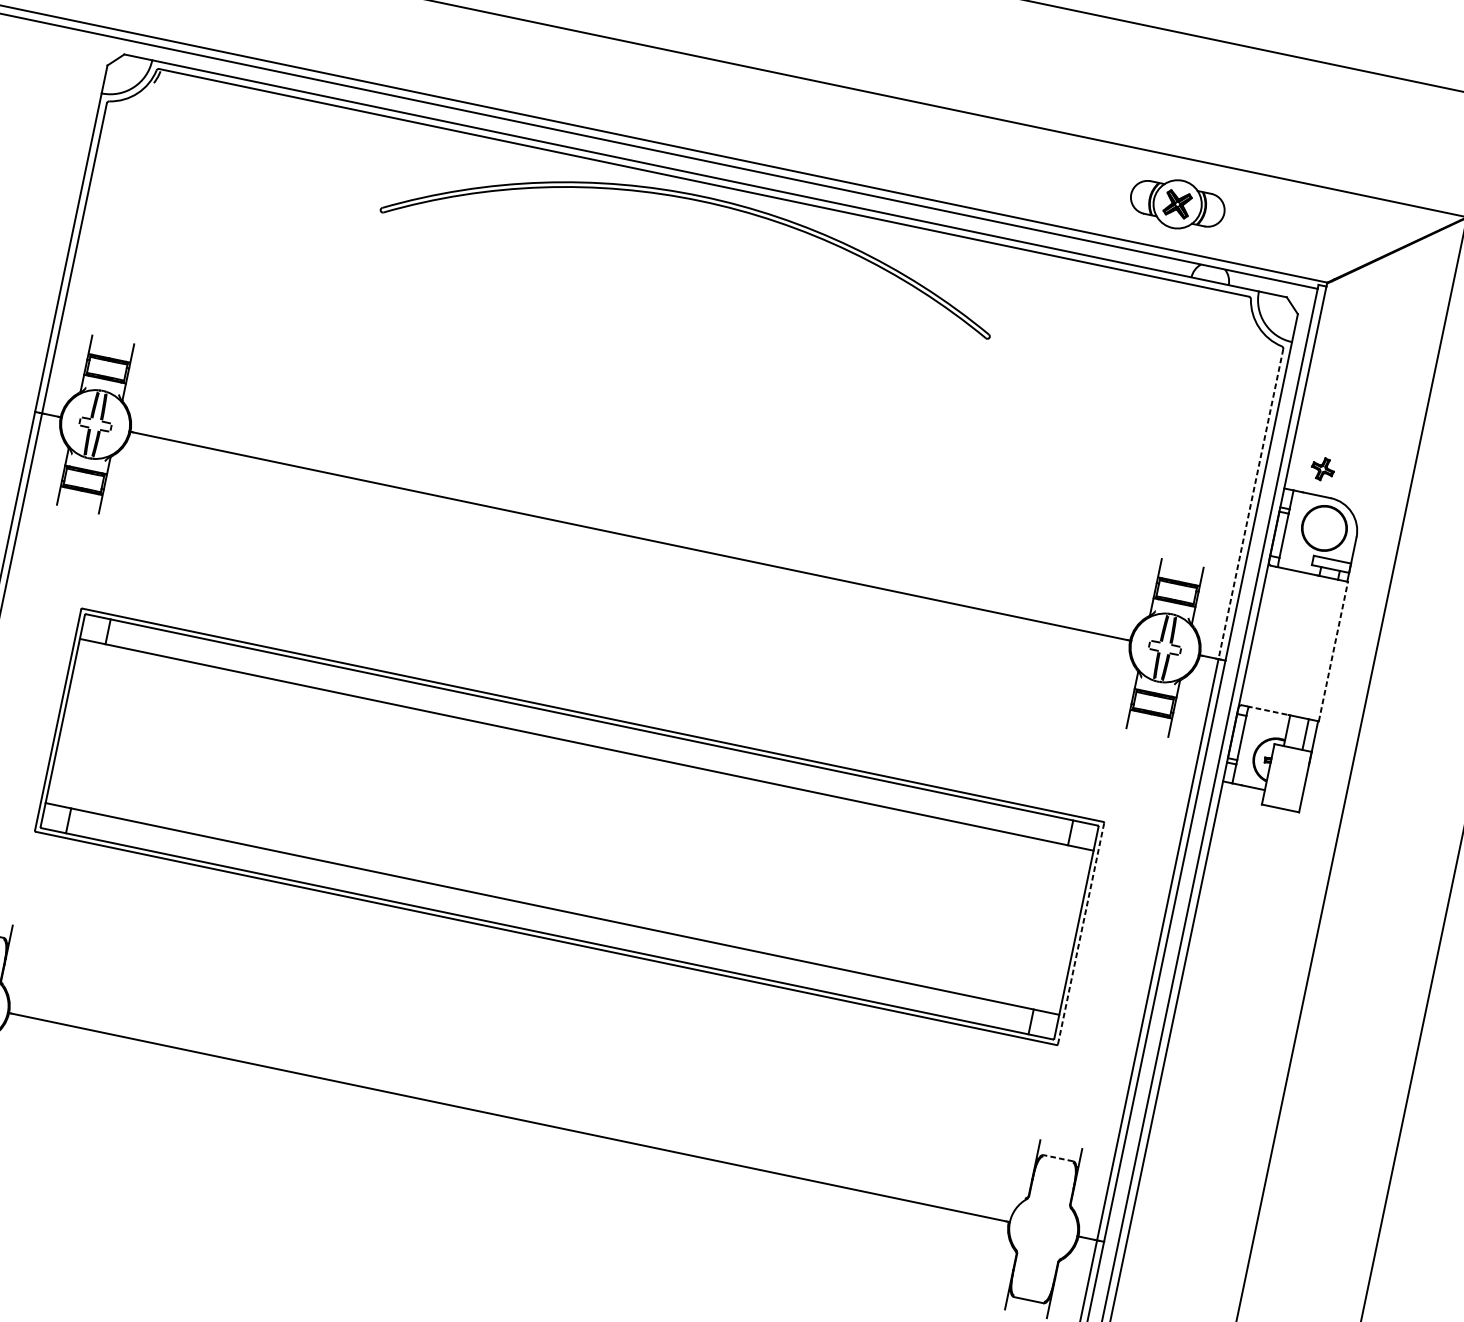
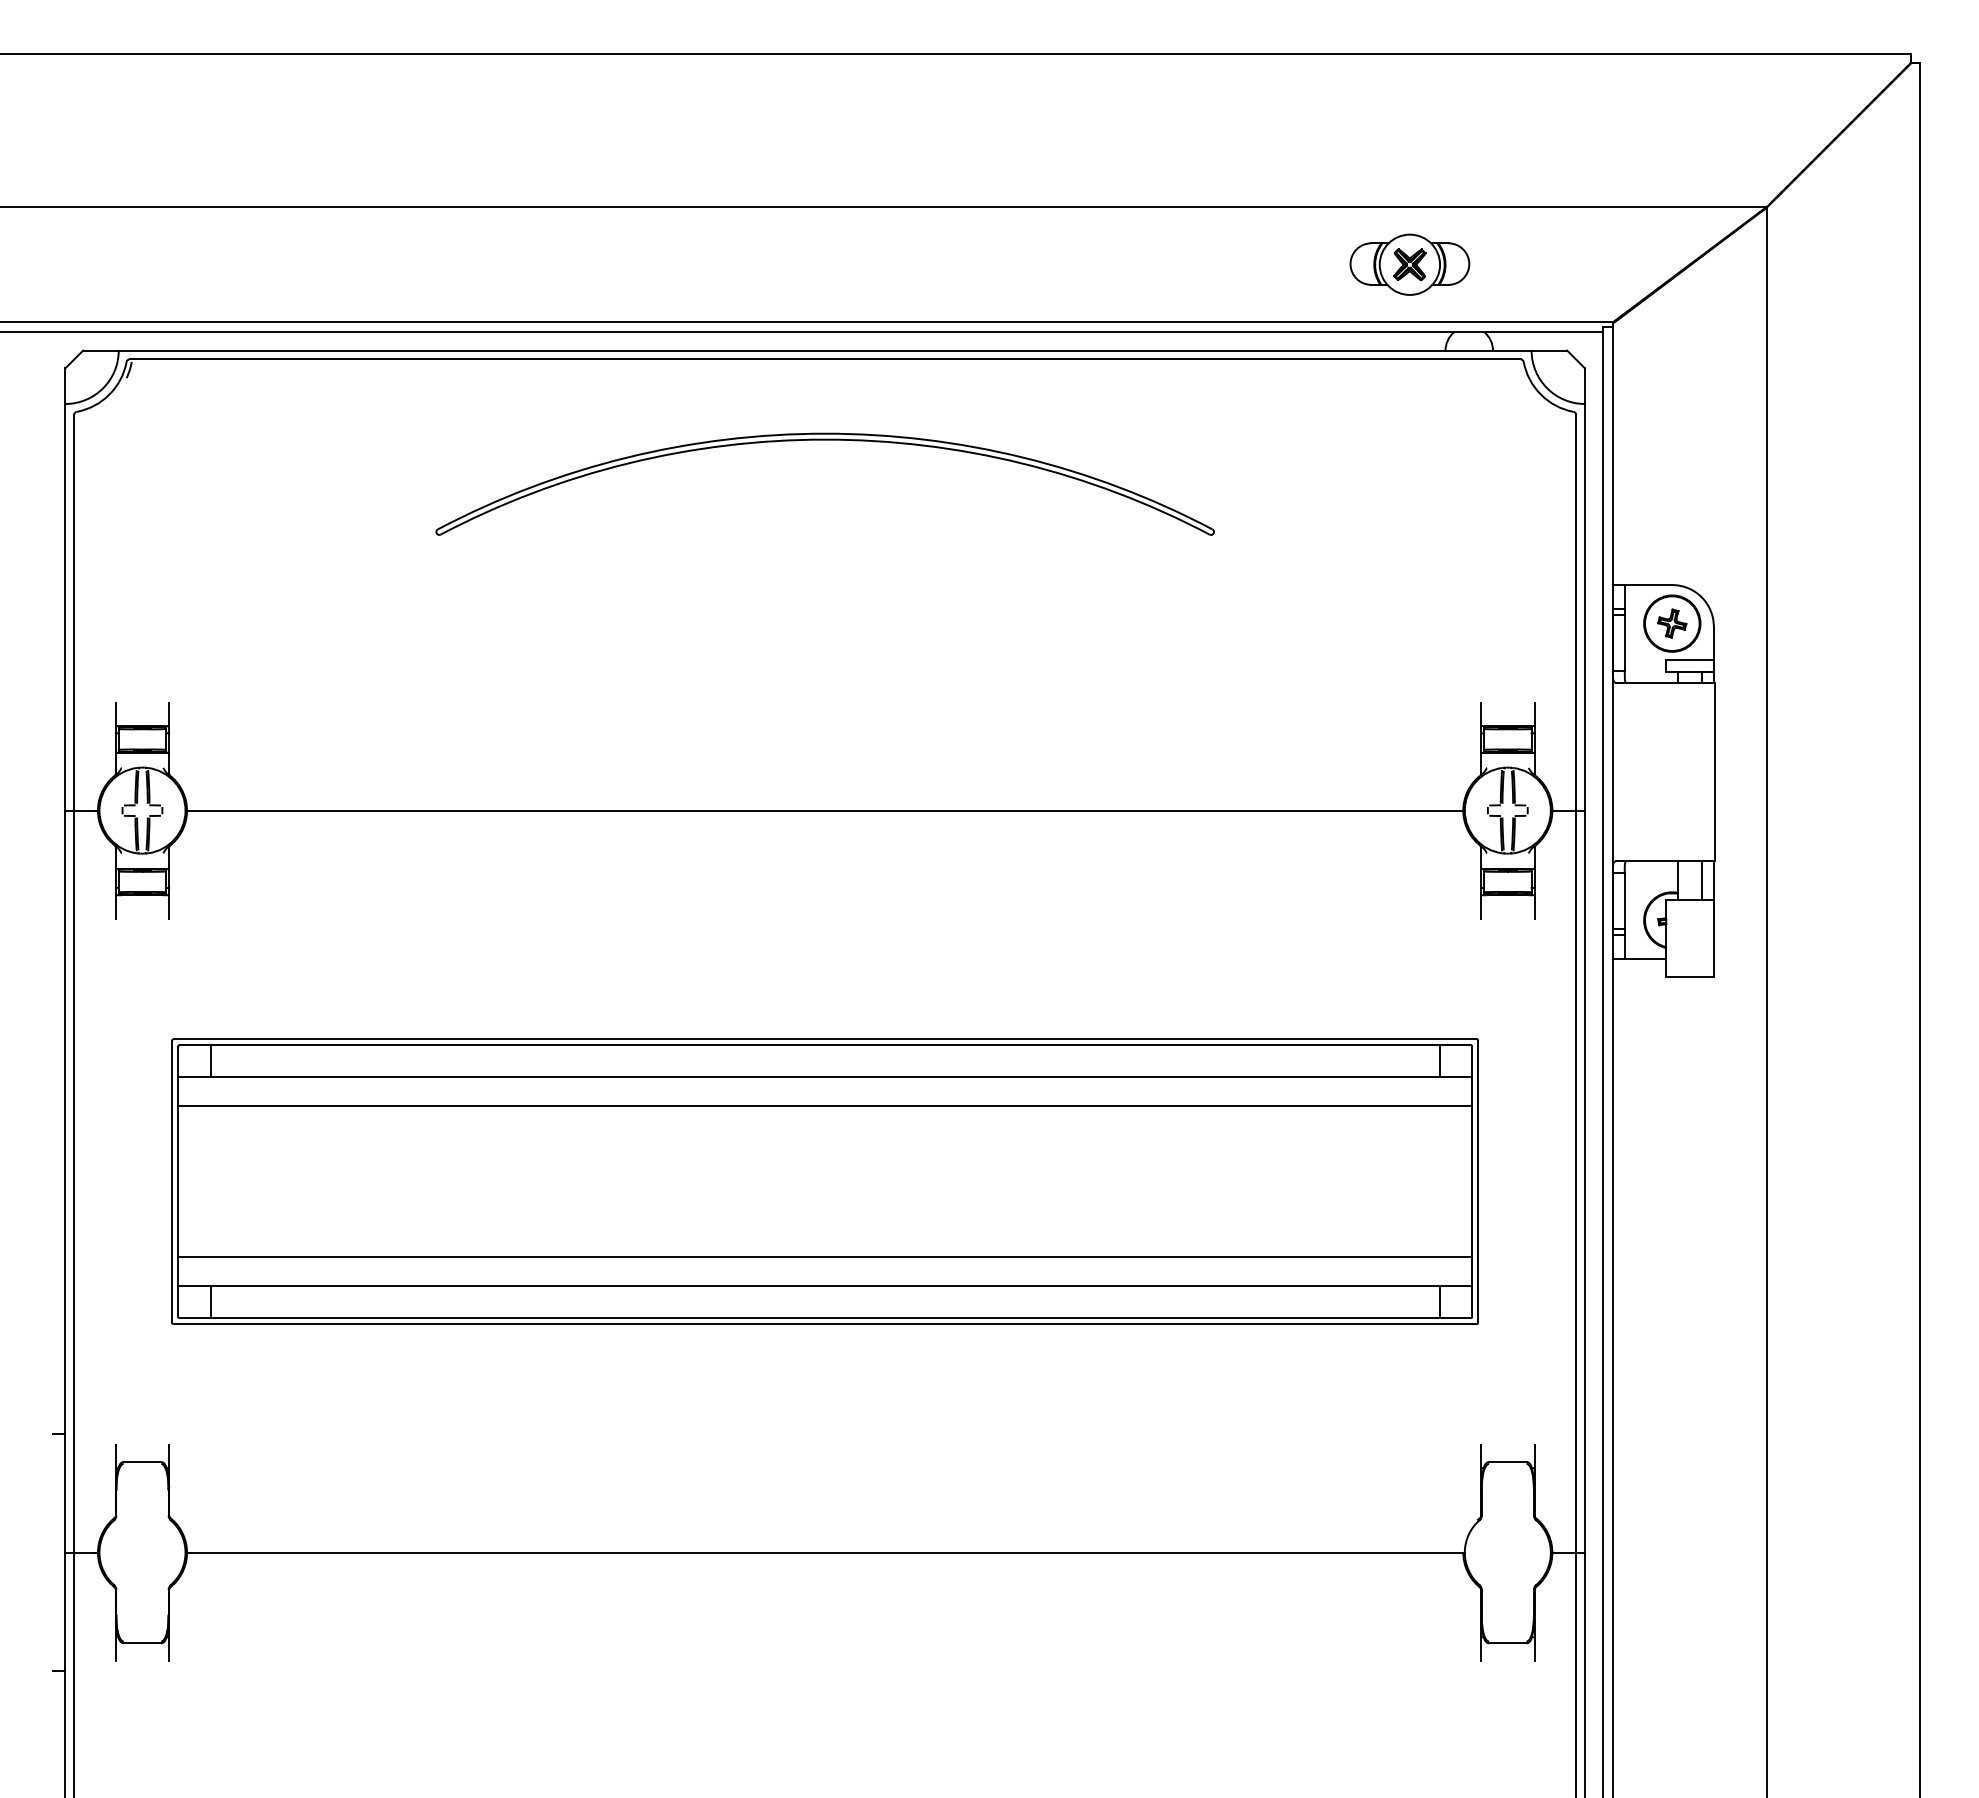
part: (699, 201) -> (824, 440), moved
part: (1323, 469) -> (1672, 623), moved
line: (1251, 503) -> (1576, 612), dashed -> solid
line: (1333, 651) -> (1714, 771), dashed -> solid
line: (1268, 711) -> (1650, 861), dashed -> solid
line: (582, 768) -> (825, 1106), added
line: (557, 886) -> (825, 1257), added
line: (1081, 933) -> (1478, 1181), dashed -> solid
line: (1058, 1158) -> (1507, 1462), dashed -> solid

